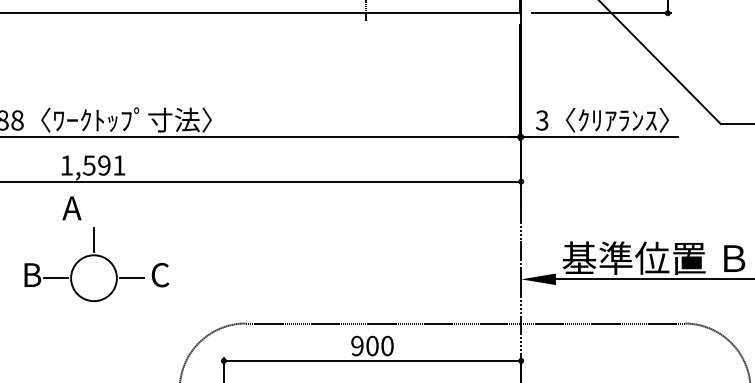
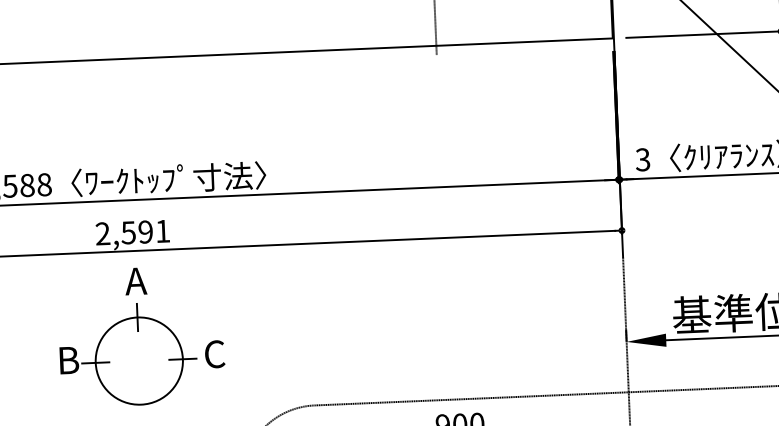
text: (66, 165) -> (102, 233), 1,591 -> 2,591
text: (71, 208) -> (135, 281), moved
circle: (93, 278) -> (138, 361), size x1.67

